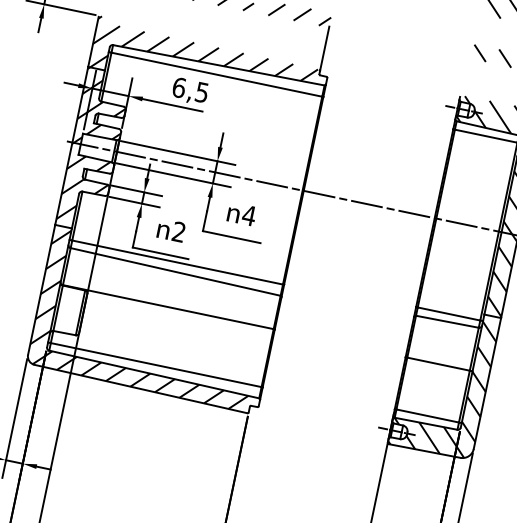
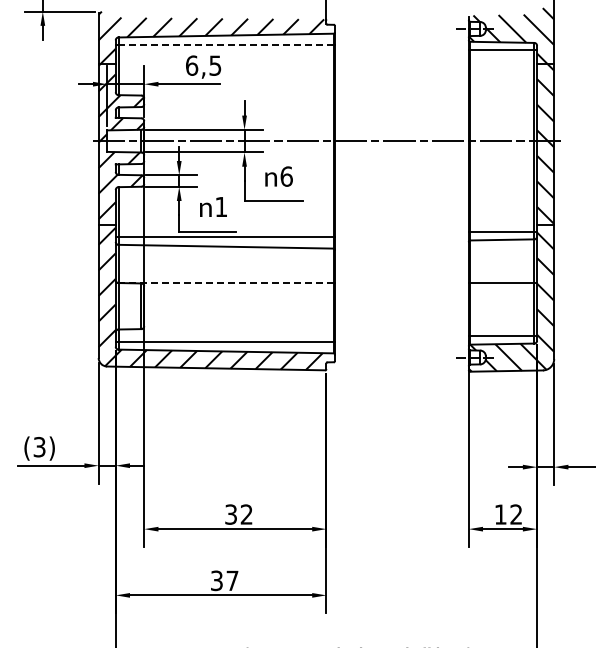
line: (217, 75) -> (226, 45), solid -> dashed
text: (249, 215) -> (286, 176), 4 -> 6
text: (178, 231) -> (220, 206), 2 -> 1
line: (168, 307) -> (226, 282), solid -> dashed

